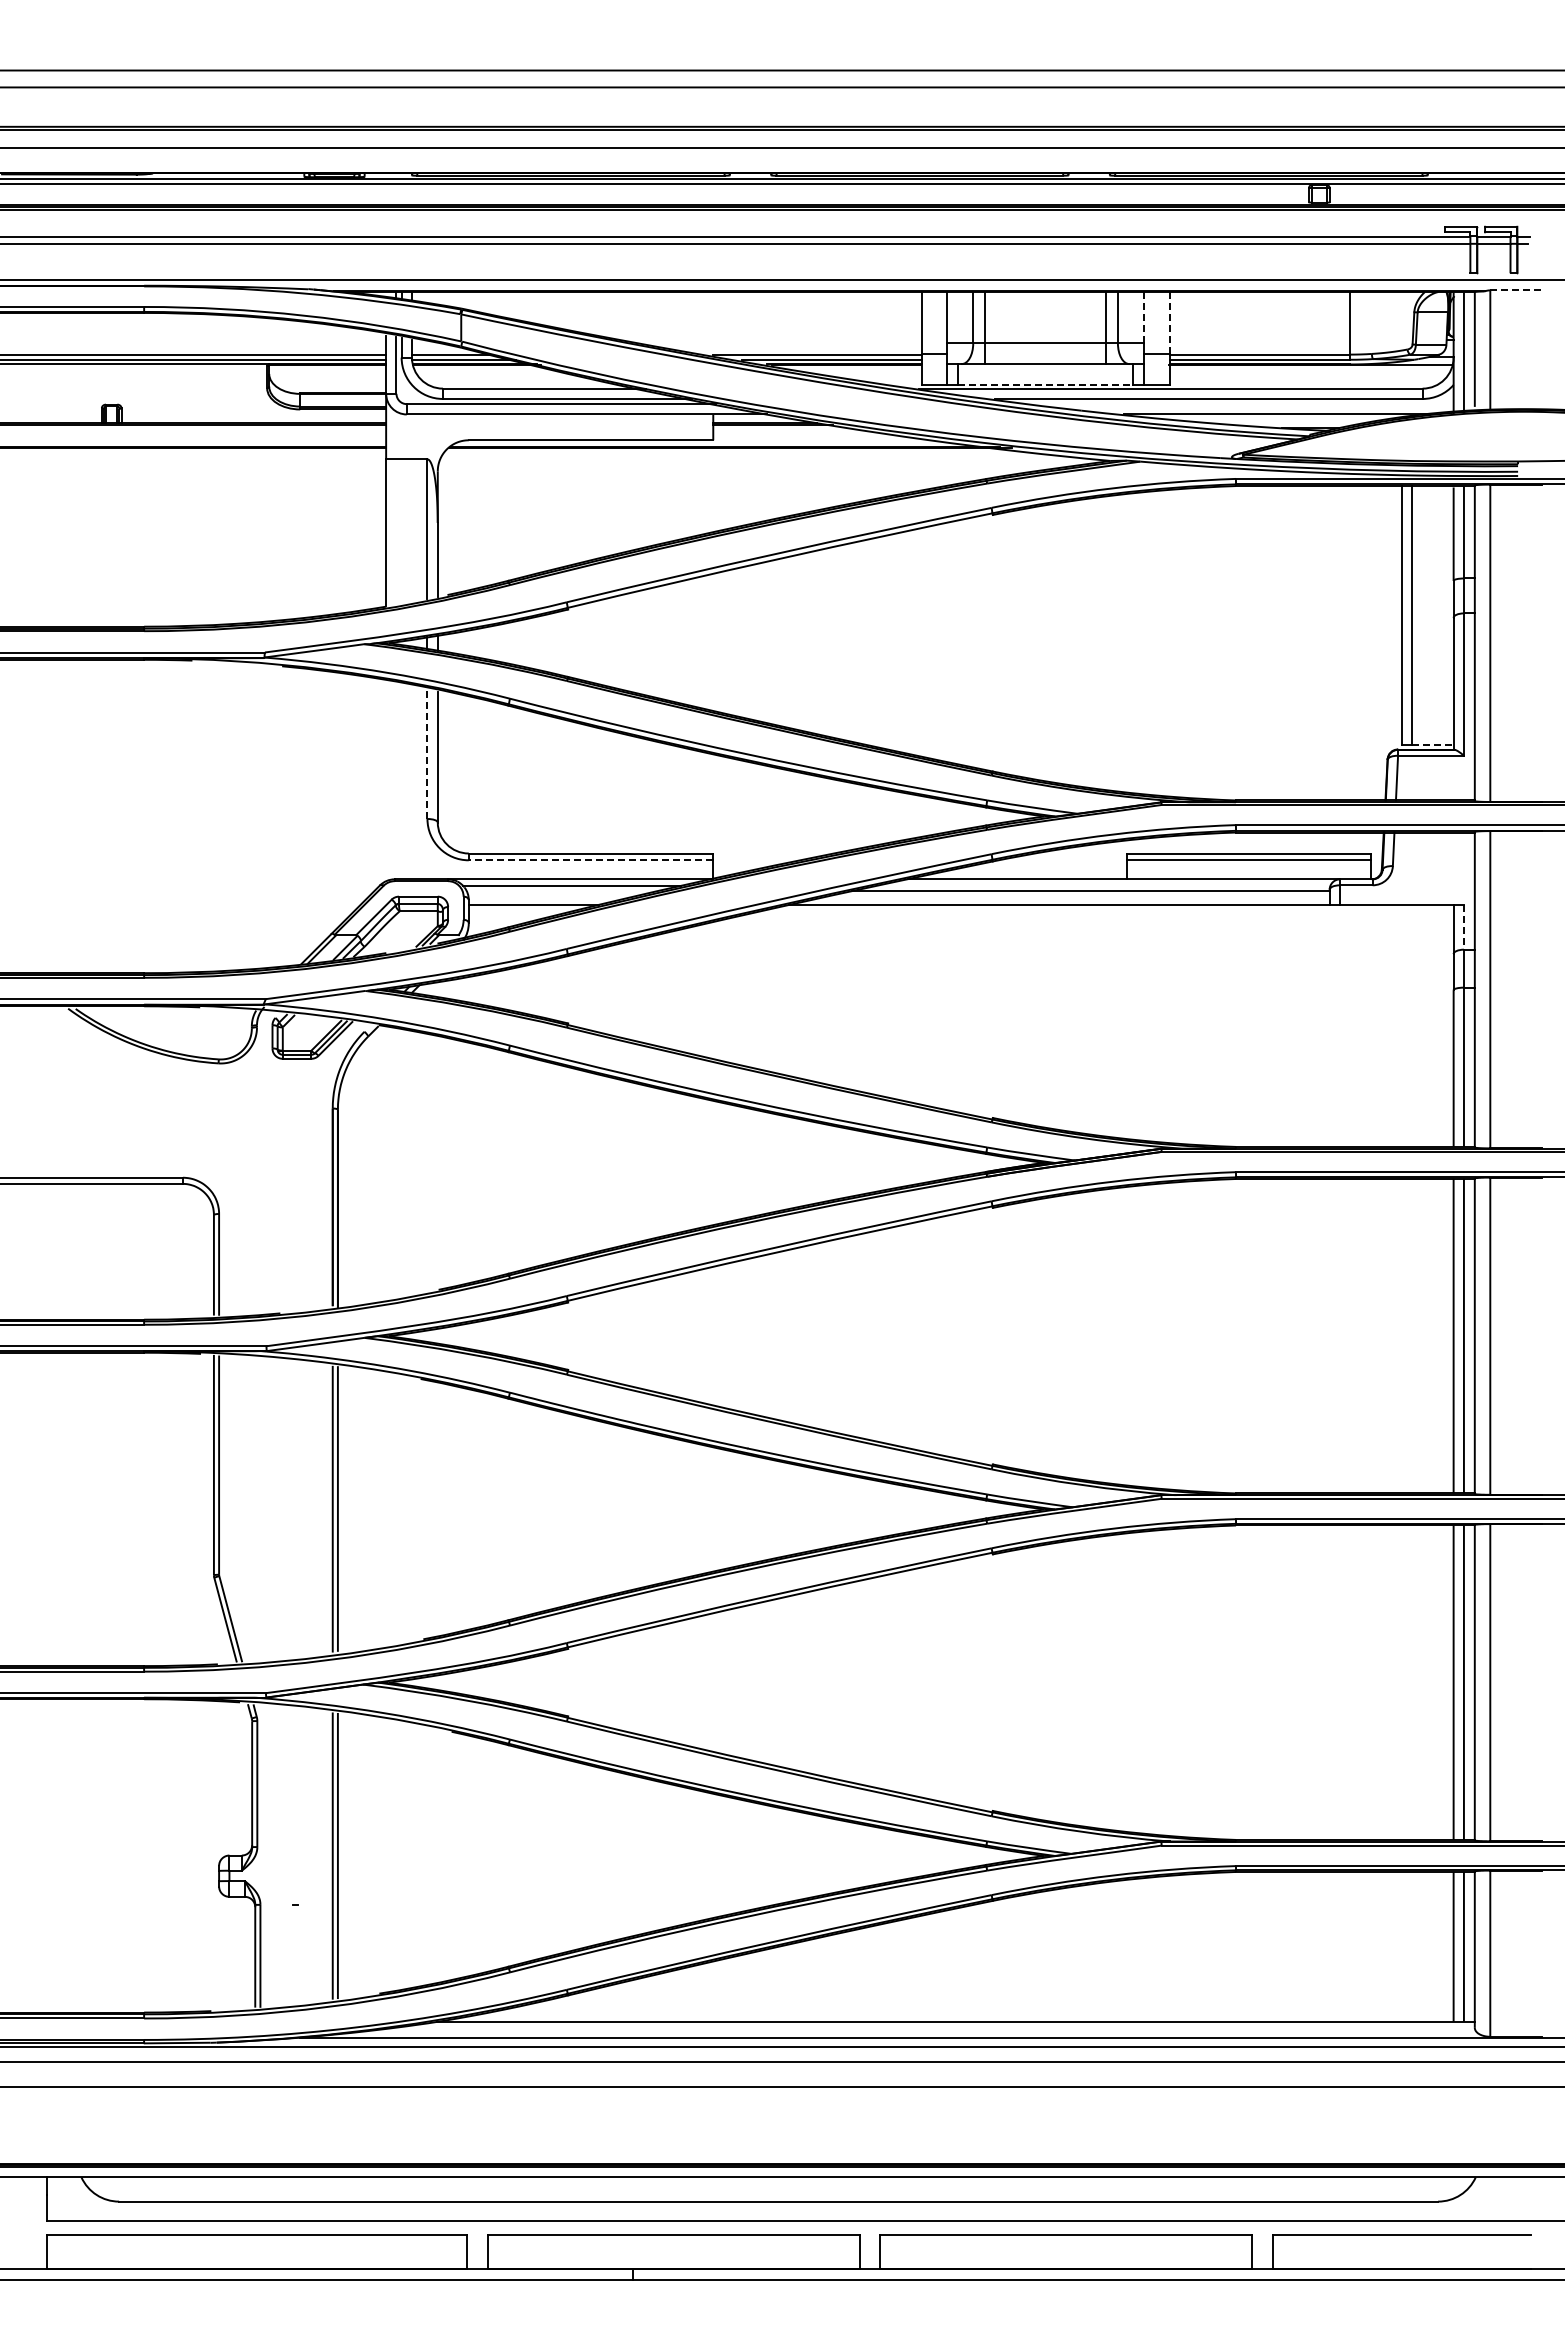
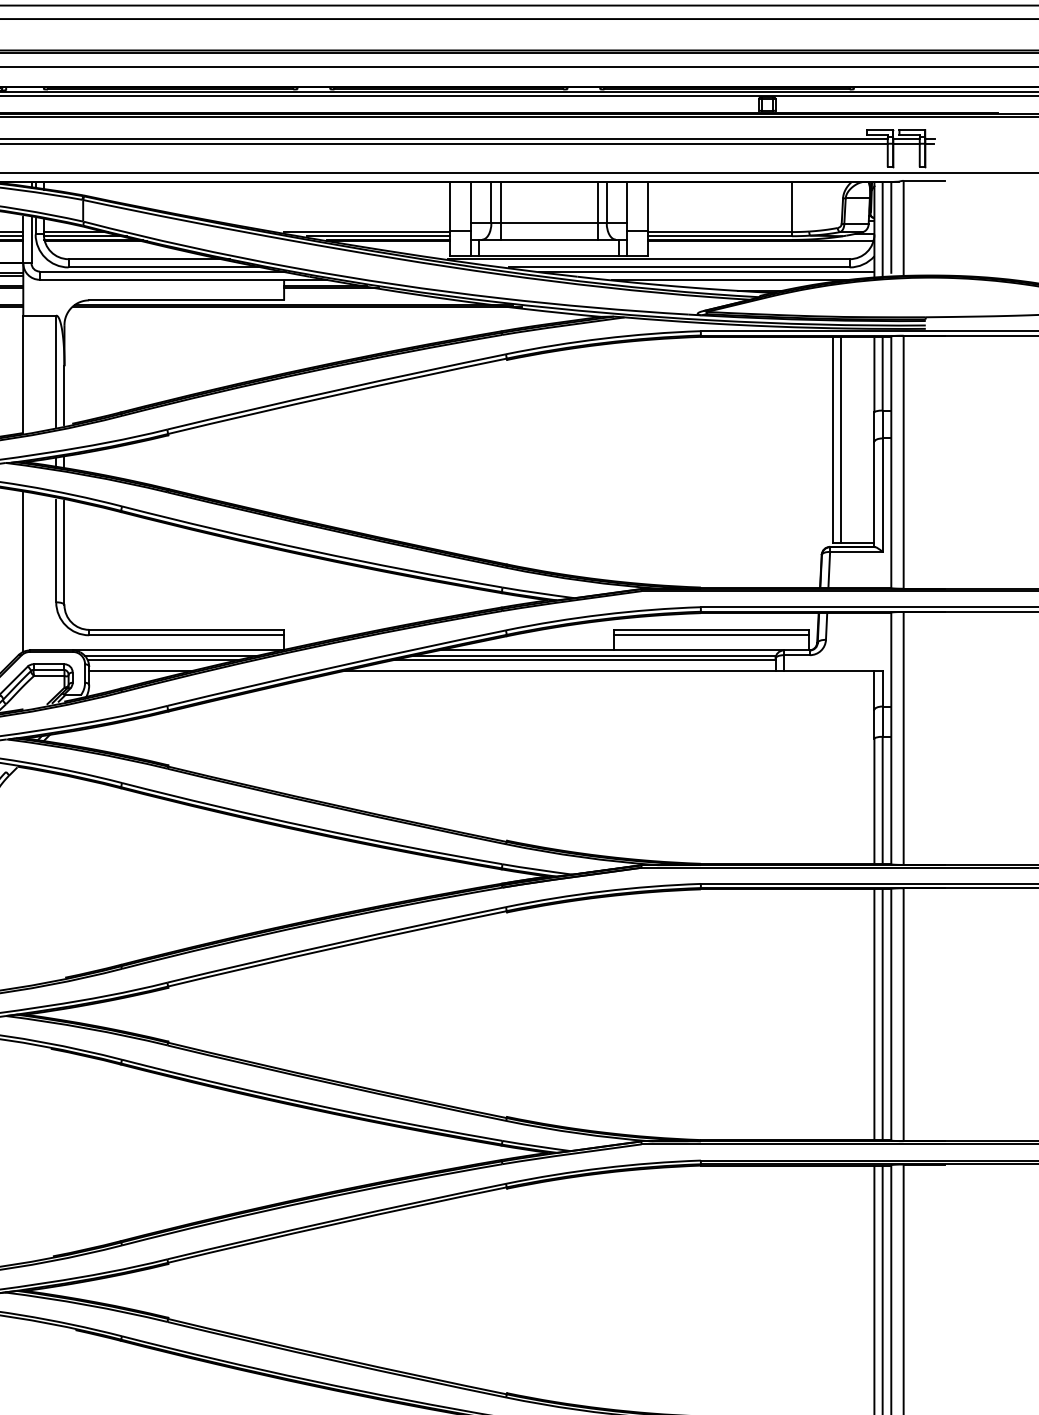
line: (1516, 290) -> (924, 180), dashed -> solid
line: (1143, 317) -> (627, 202), dashed -> solid
line: (1169, 323) -> (647, 207), dashed -> solid
line: (1045, 384) -> (549, 255), dashed -> solid
line: (1243, 404) -> (706, 271), added
line: (1432, 745) -> (857, 543), dashed -> solid
line: (427, 754) -> (56, 550), dashed -> solid
line: (386, 781) -> (23, 572), added
line: (590, 860) -> (186, 635), dashed -> solid
line: (1102, 886) -> (594, 656), added
line: (561, 891) -> (163, 660), added
line: (1463, 927) -> (882, 688), dashed -> solid

